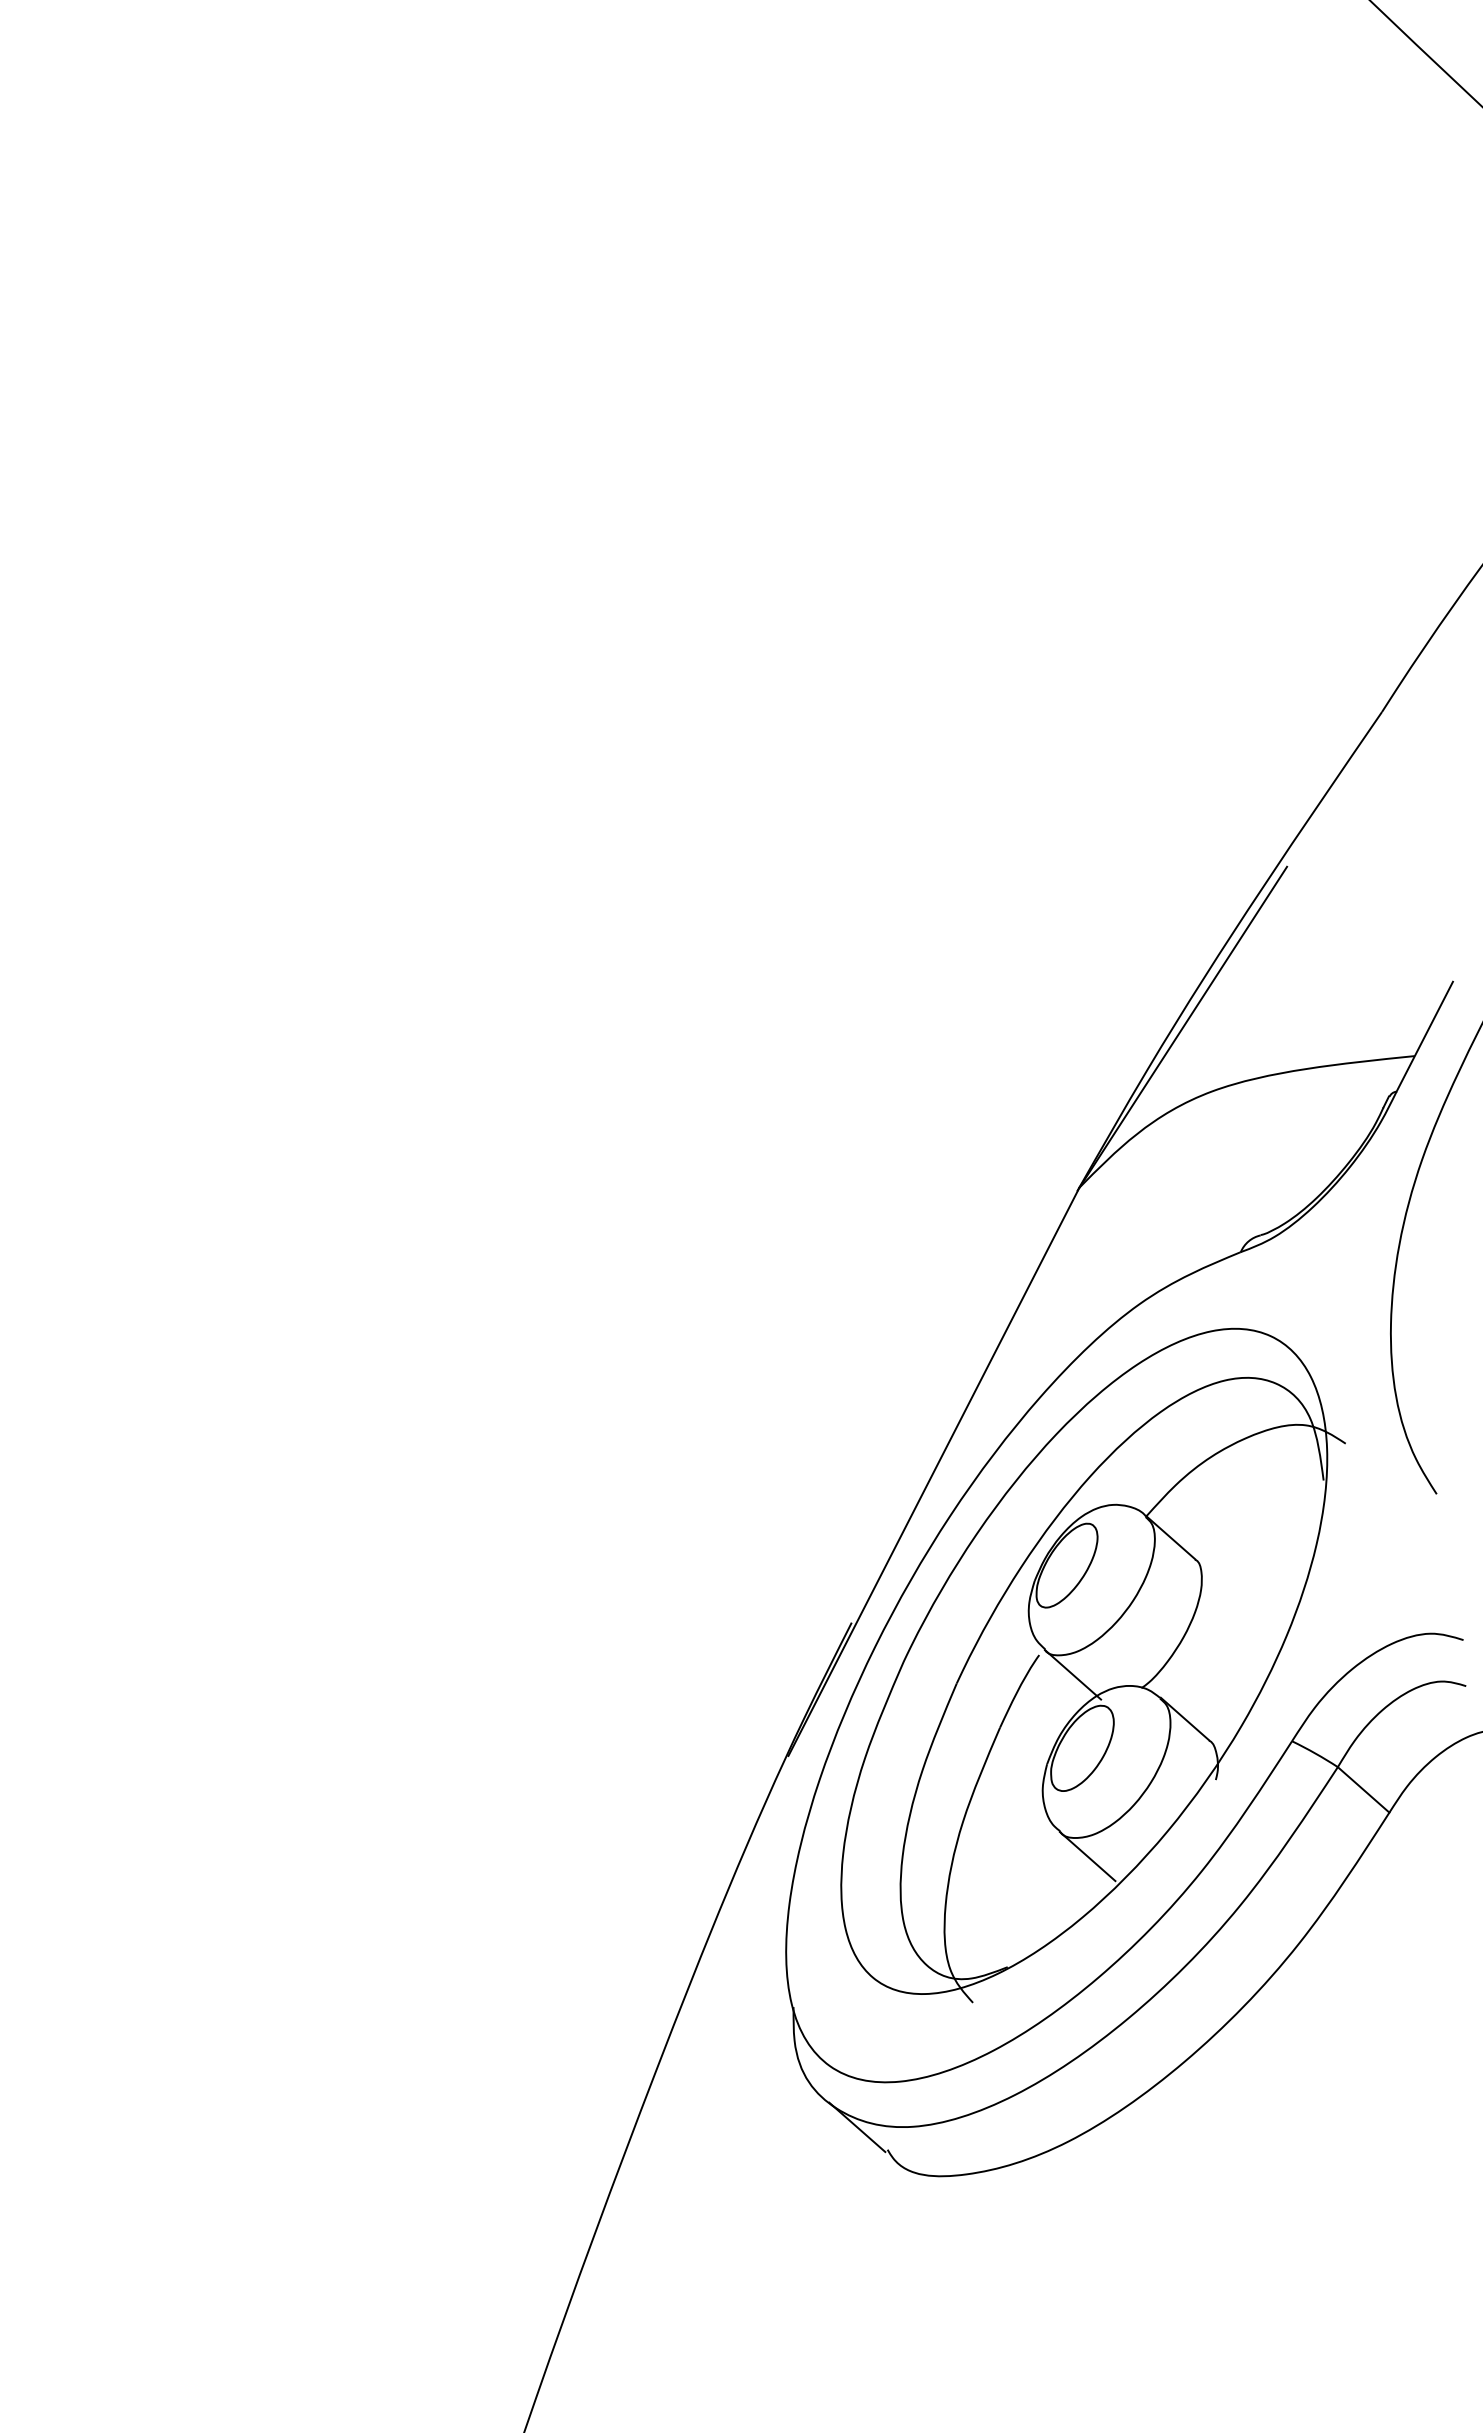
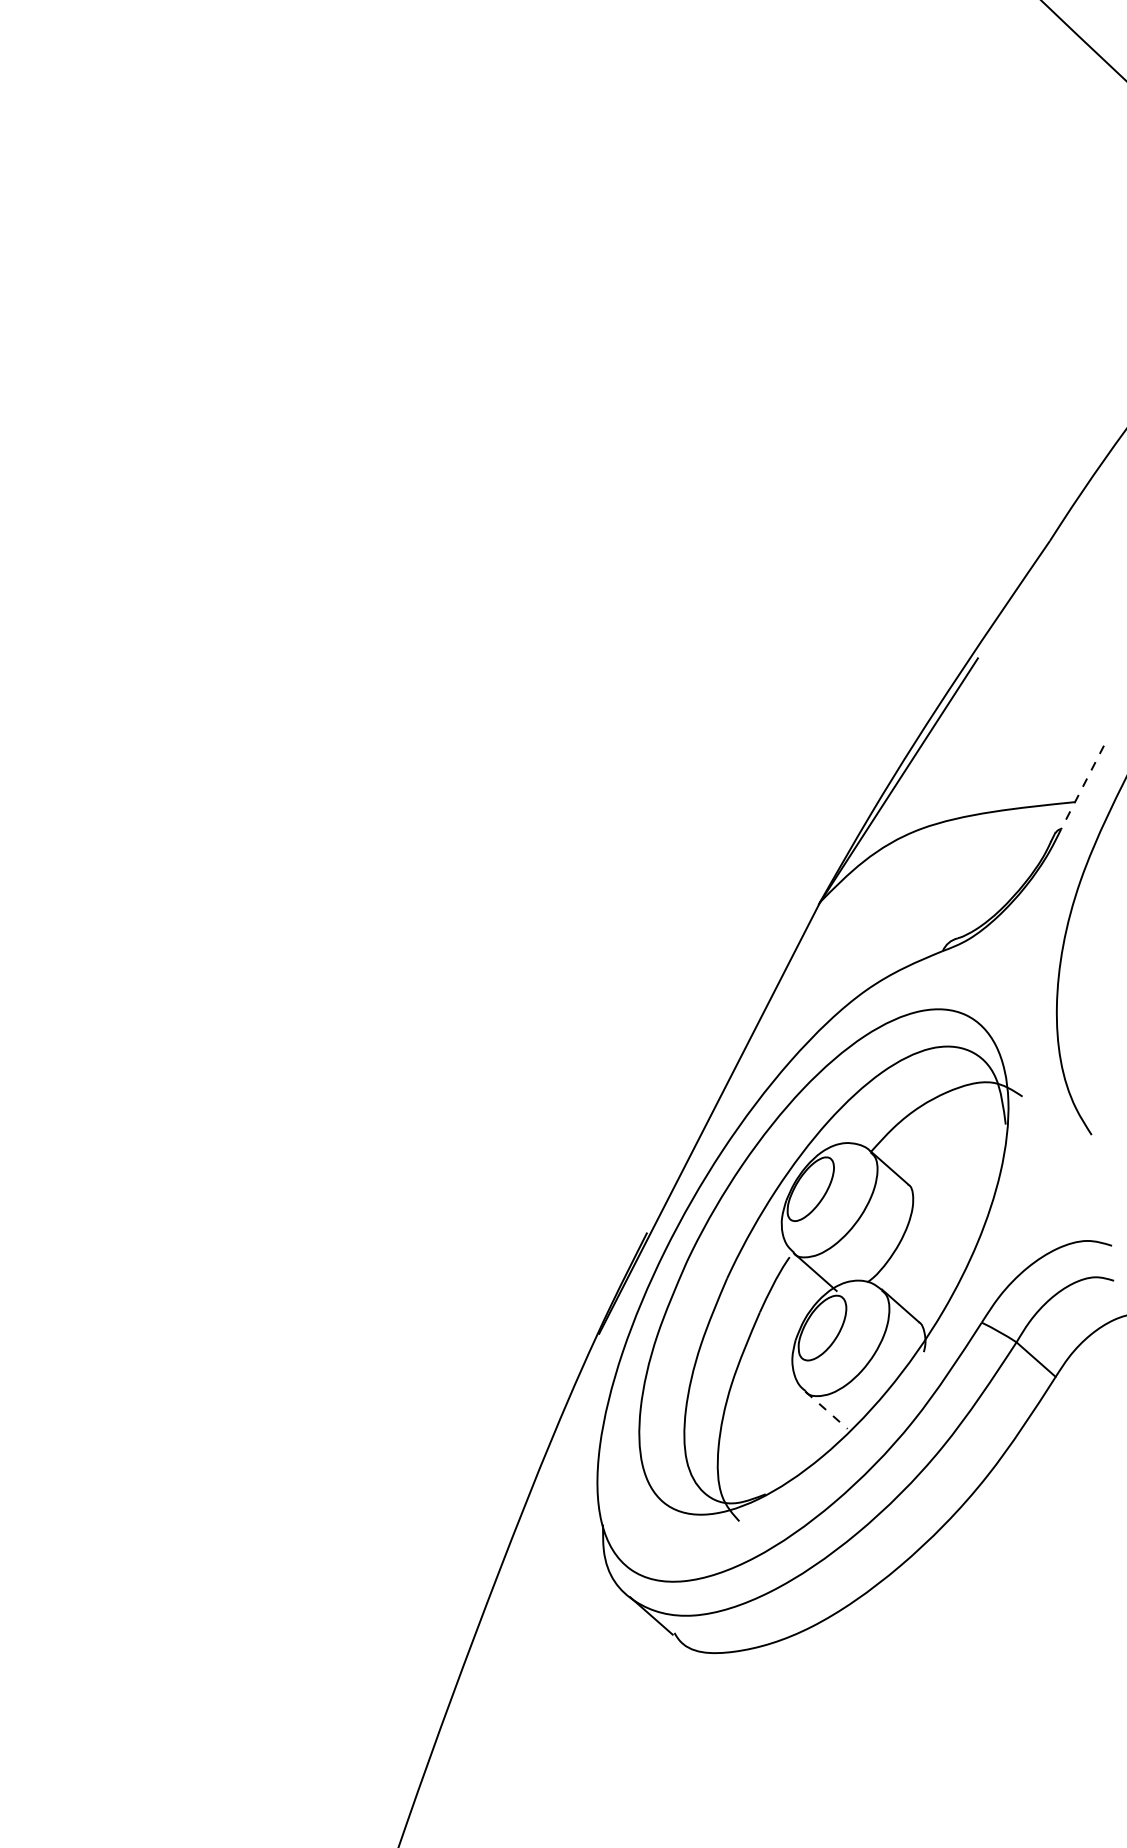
line: (1424, 1036) -> (1082, 787), solid -> dashed
line: (1088, 1856) -> (827, 1410), solid -> dashed

